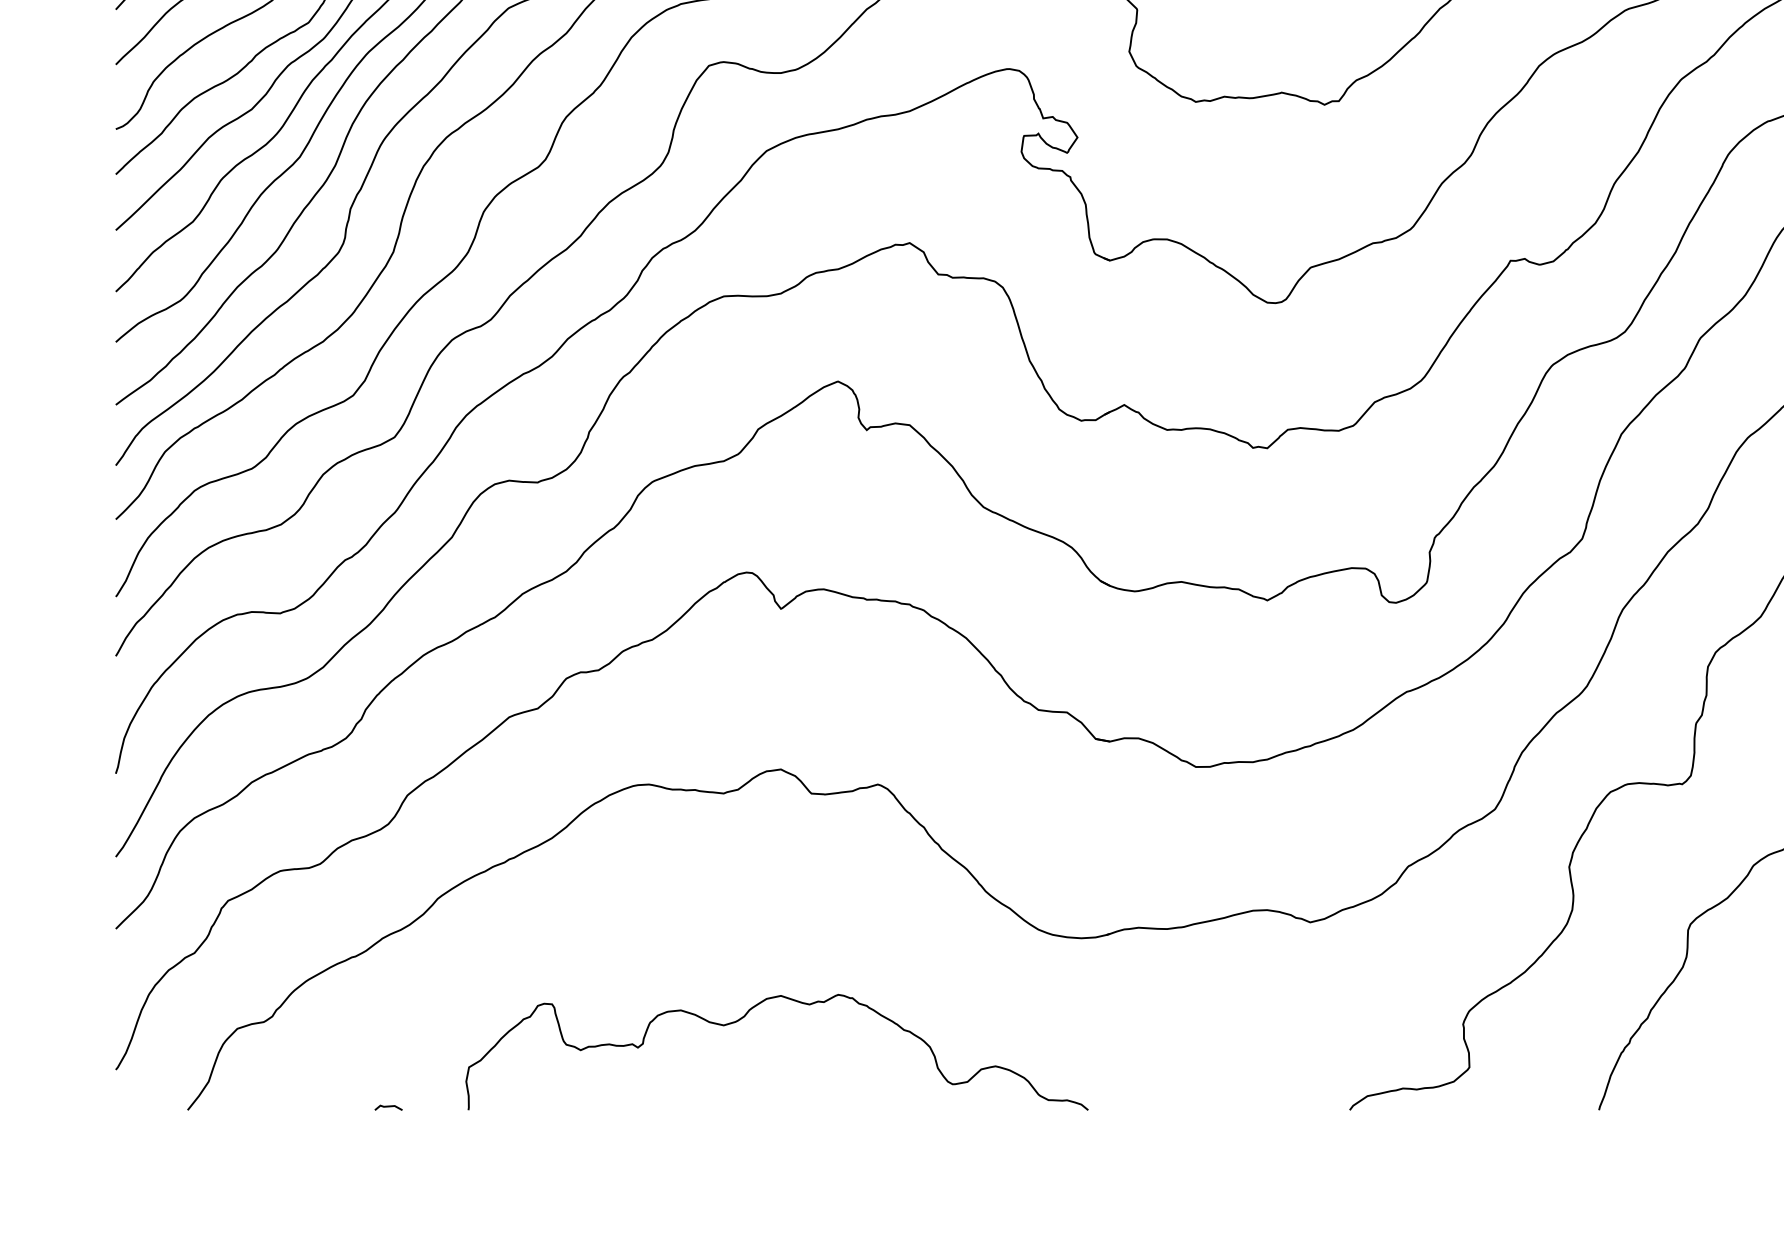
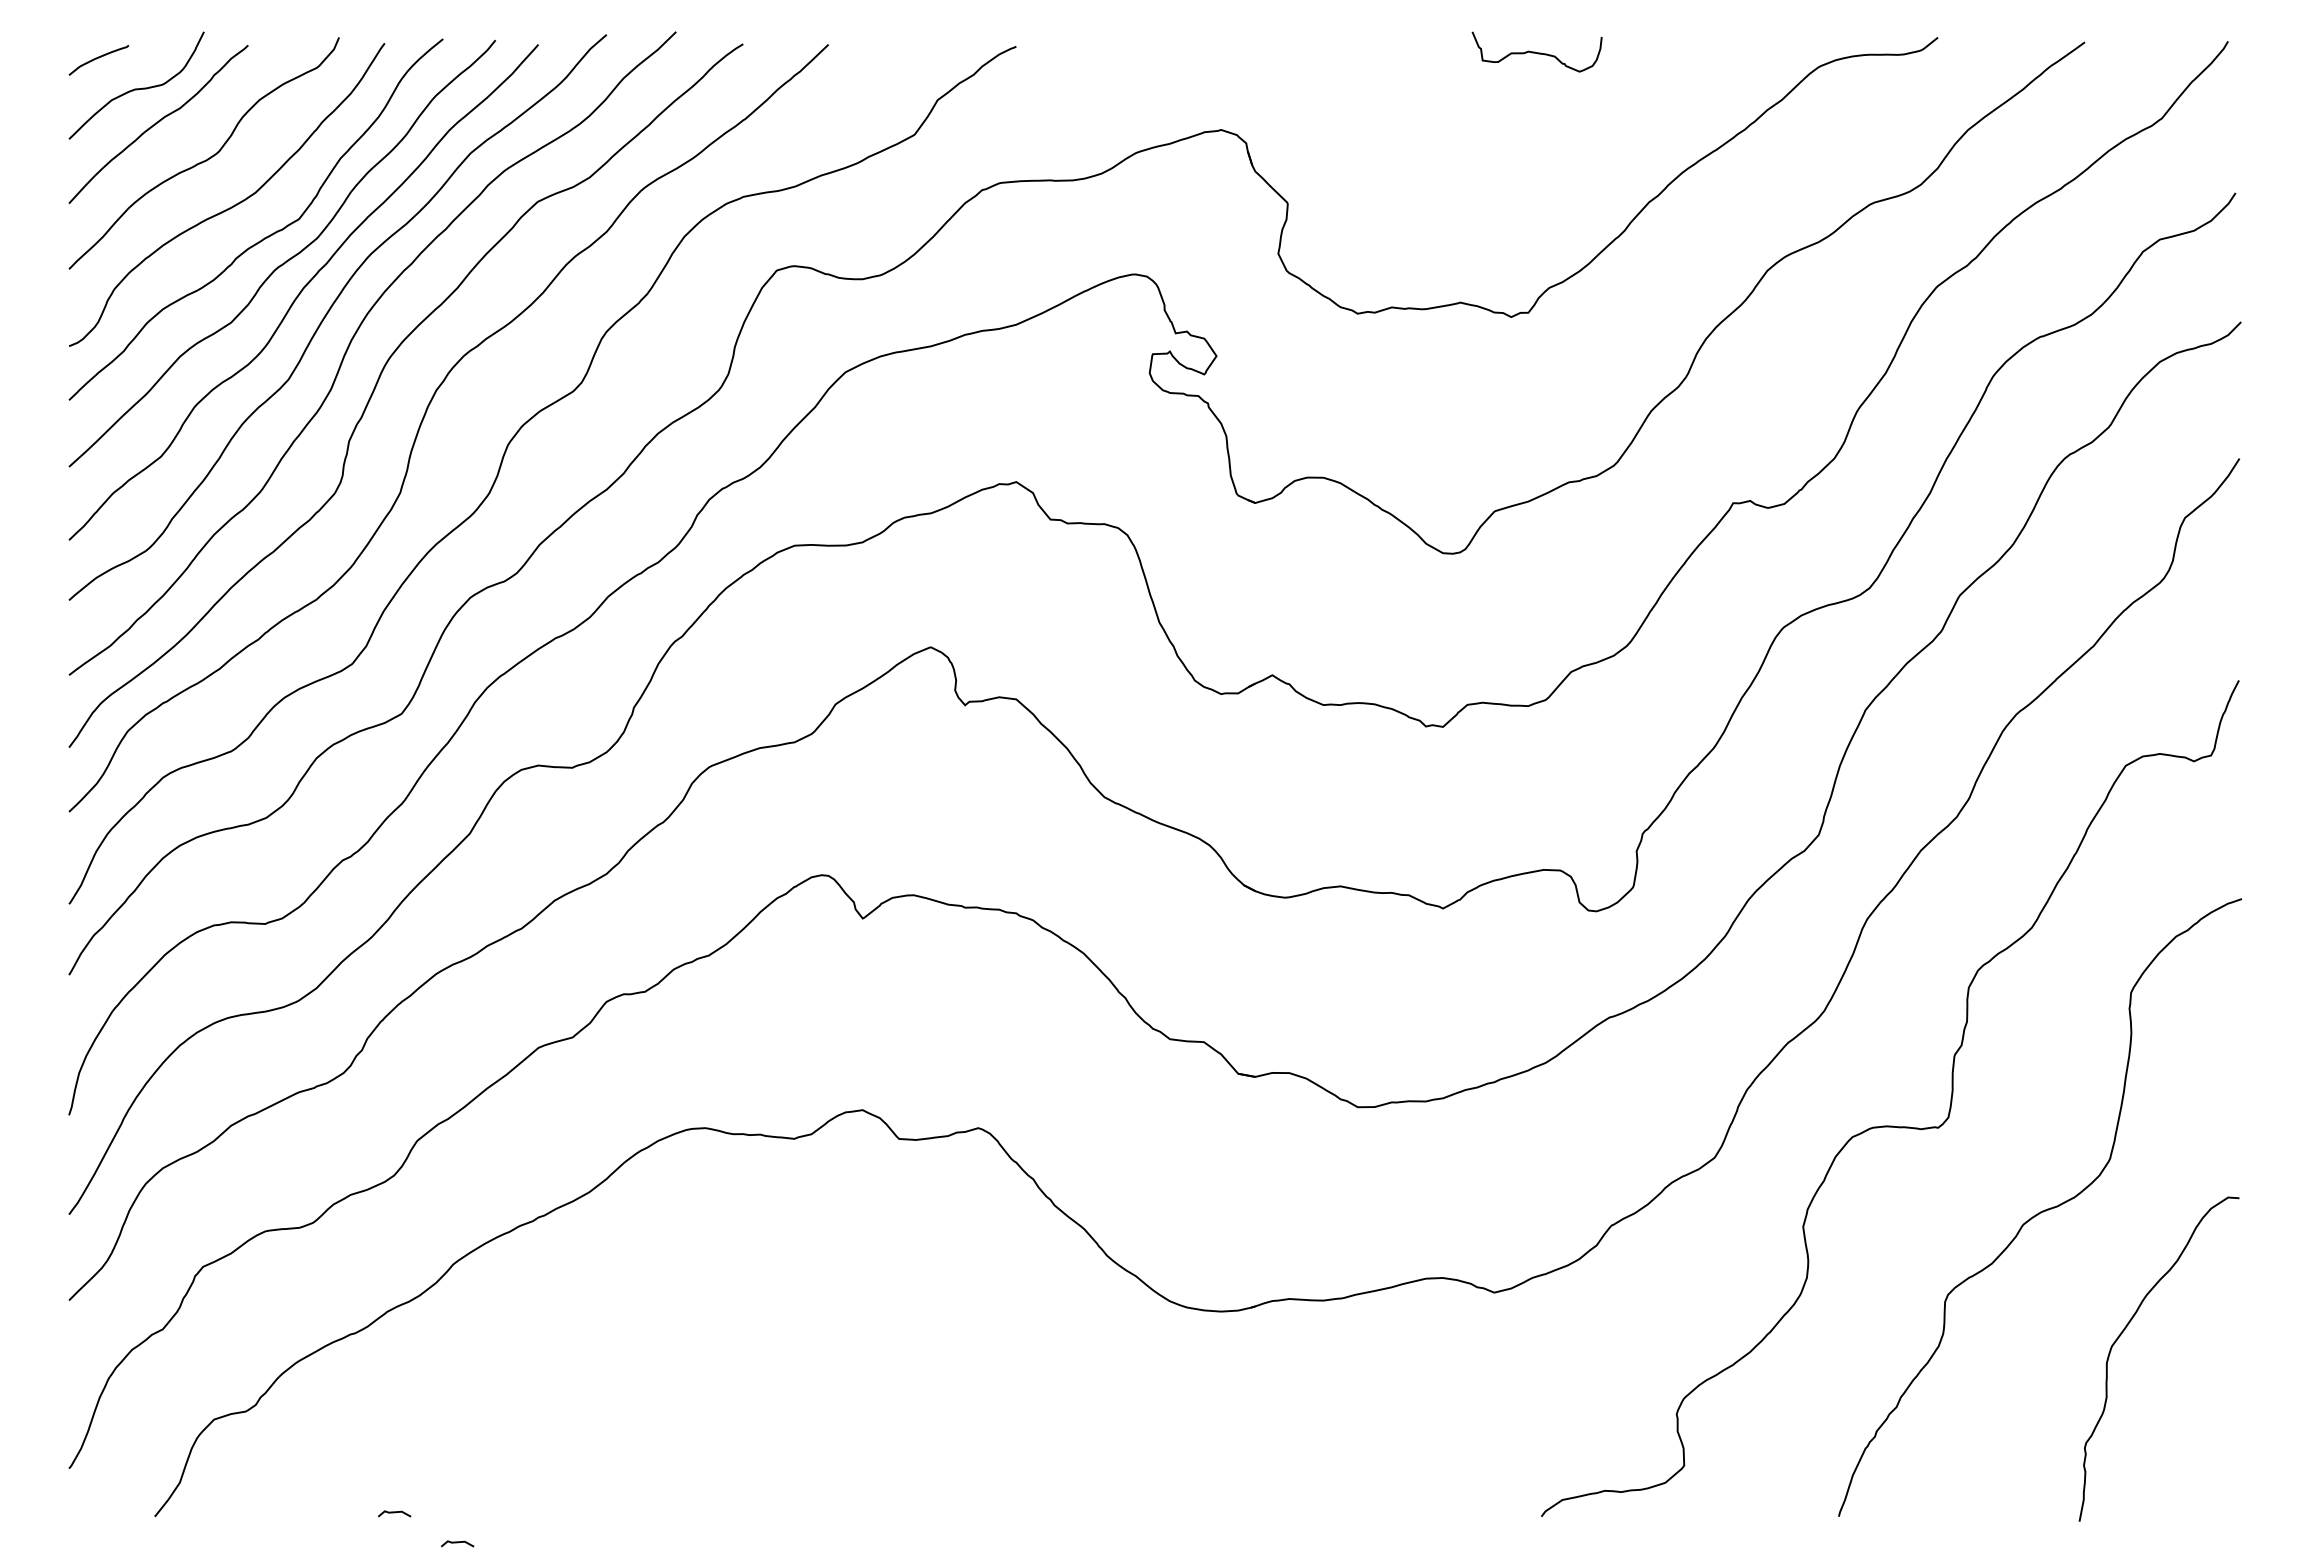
curve: (743, 1017) -> (818, 1406), removed
line: (441, 1132) -> (457, 1543), added

